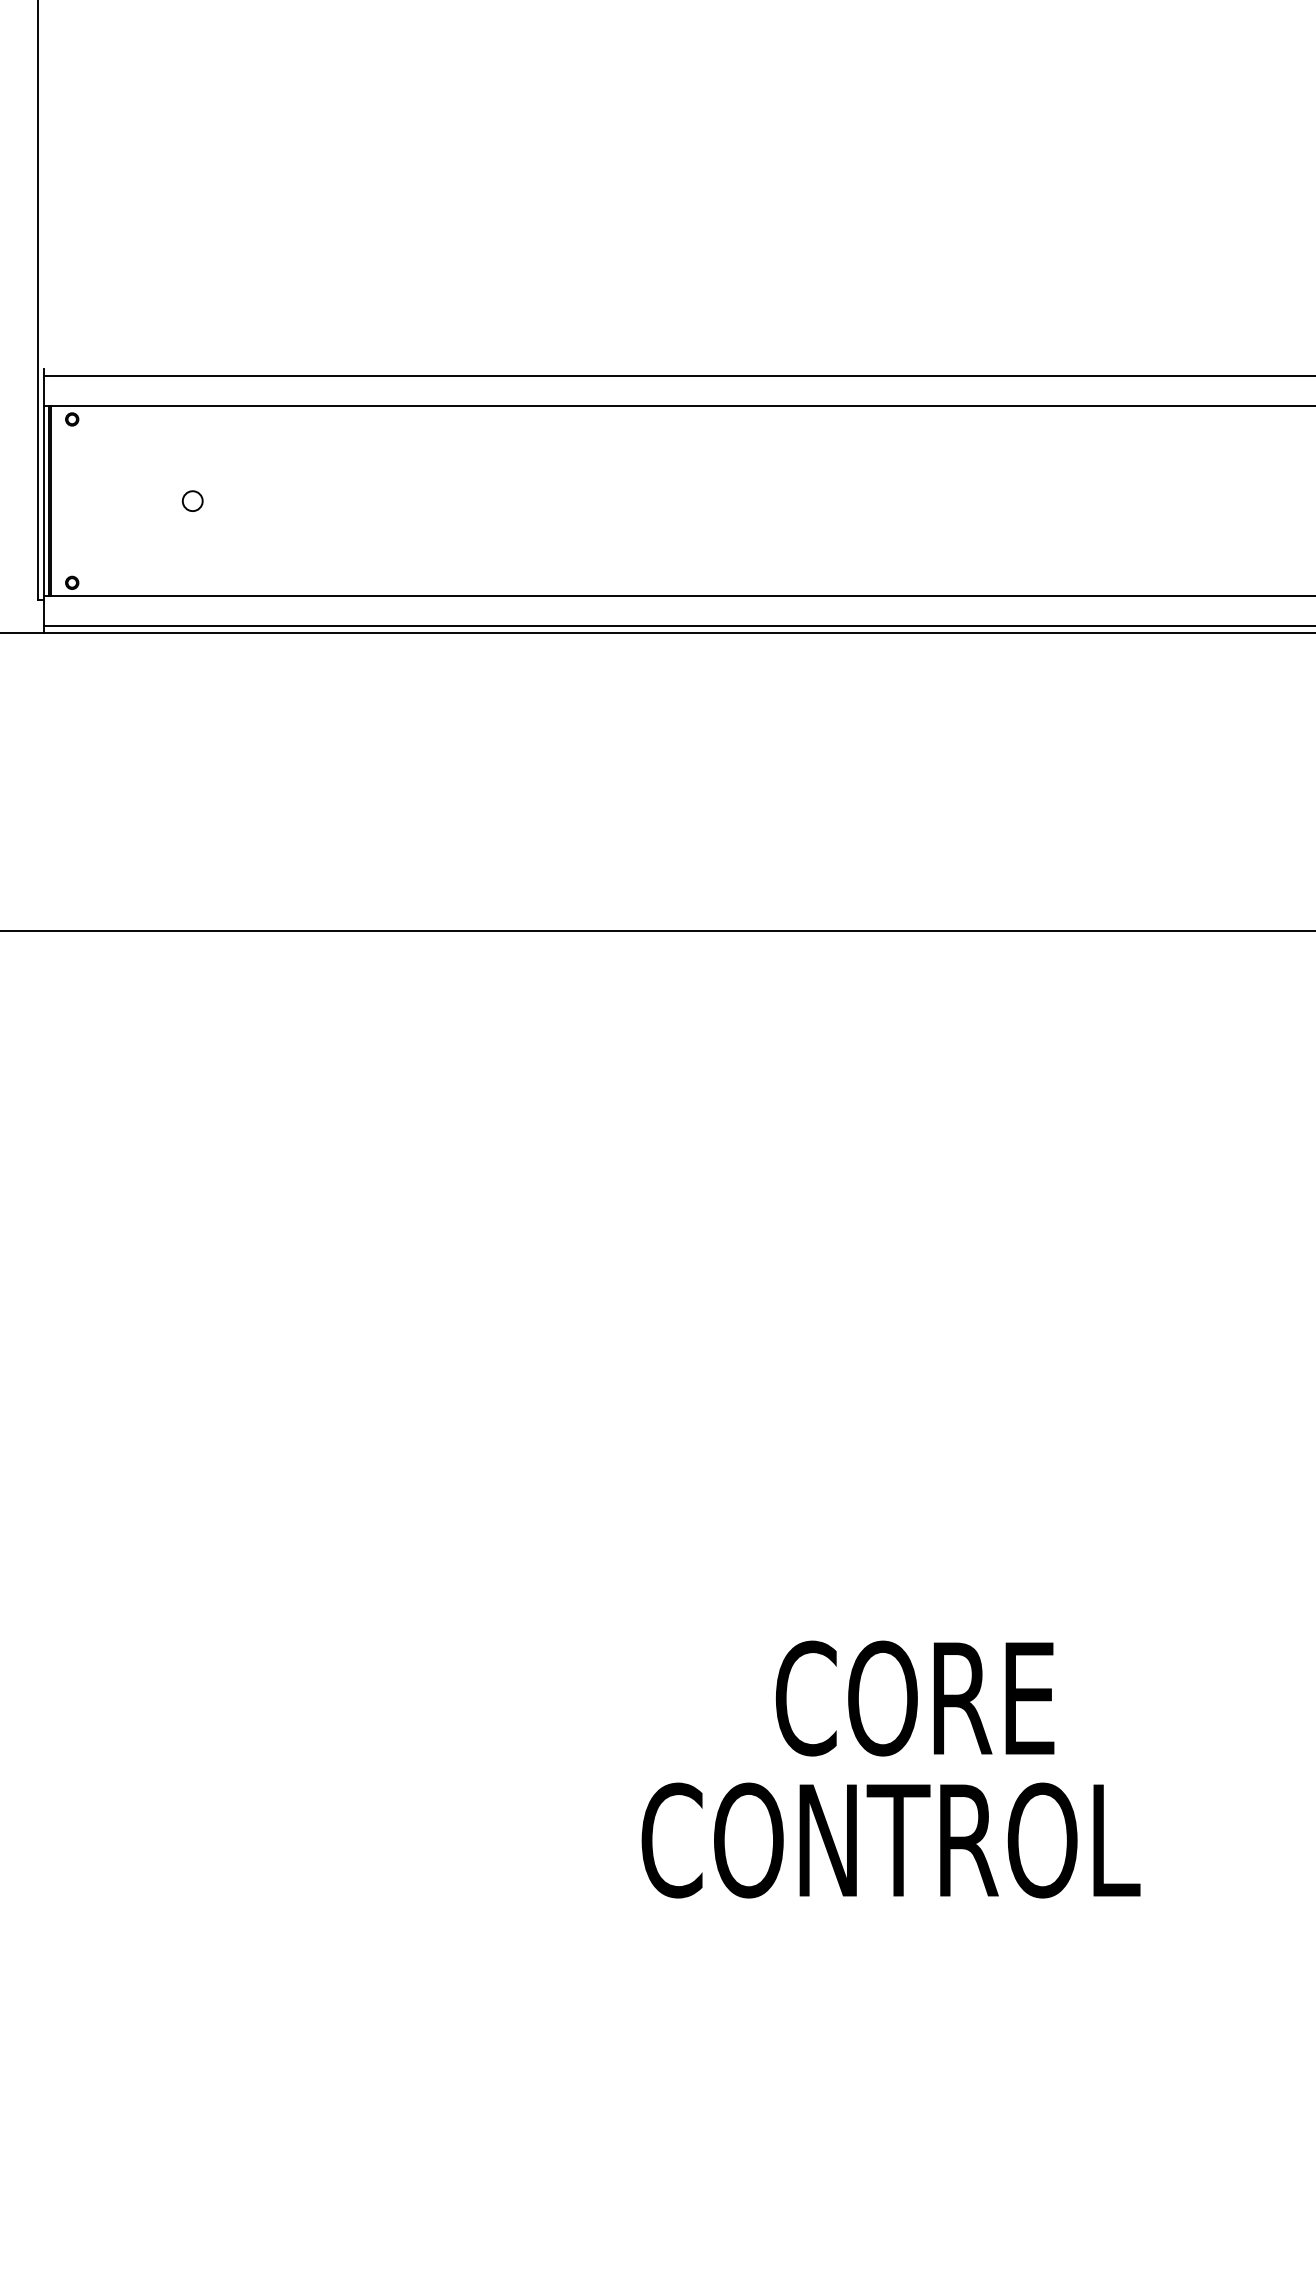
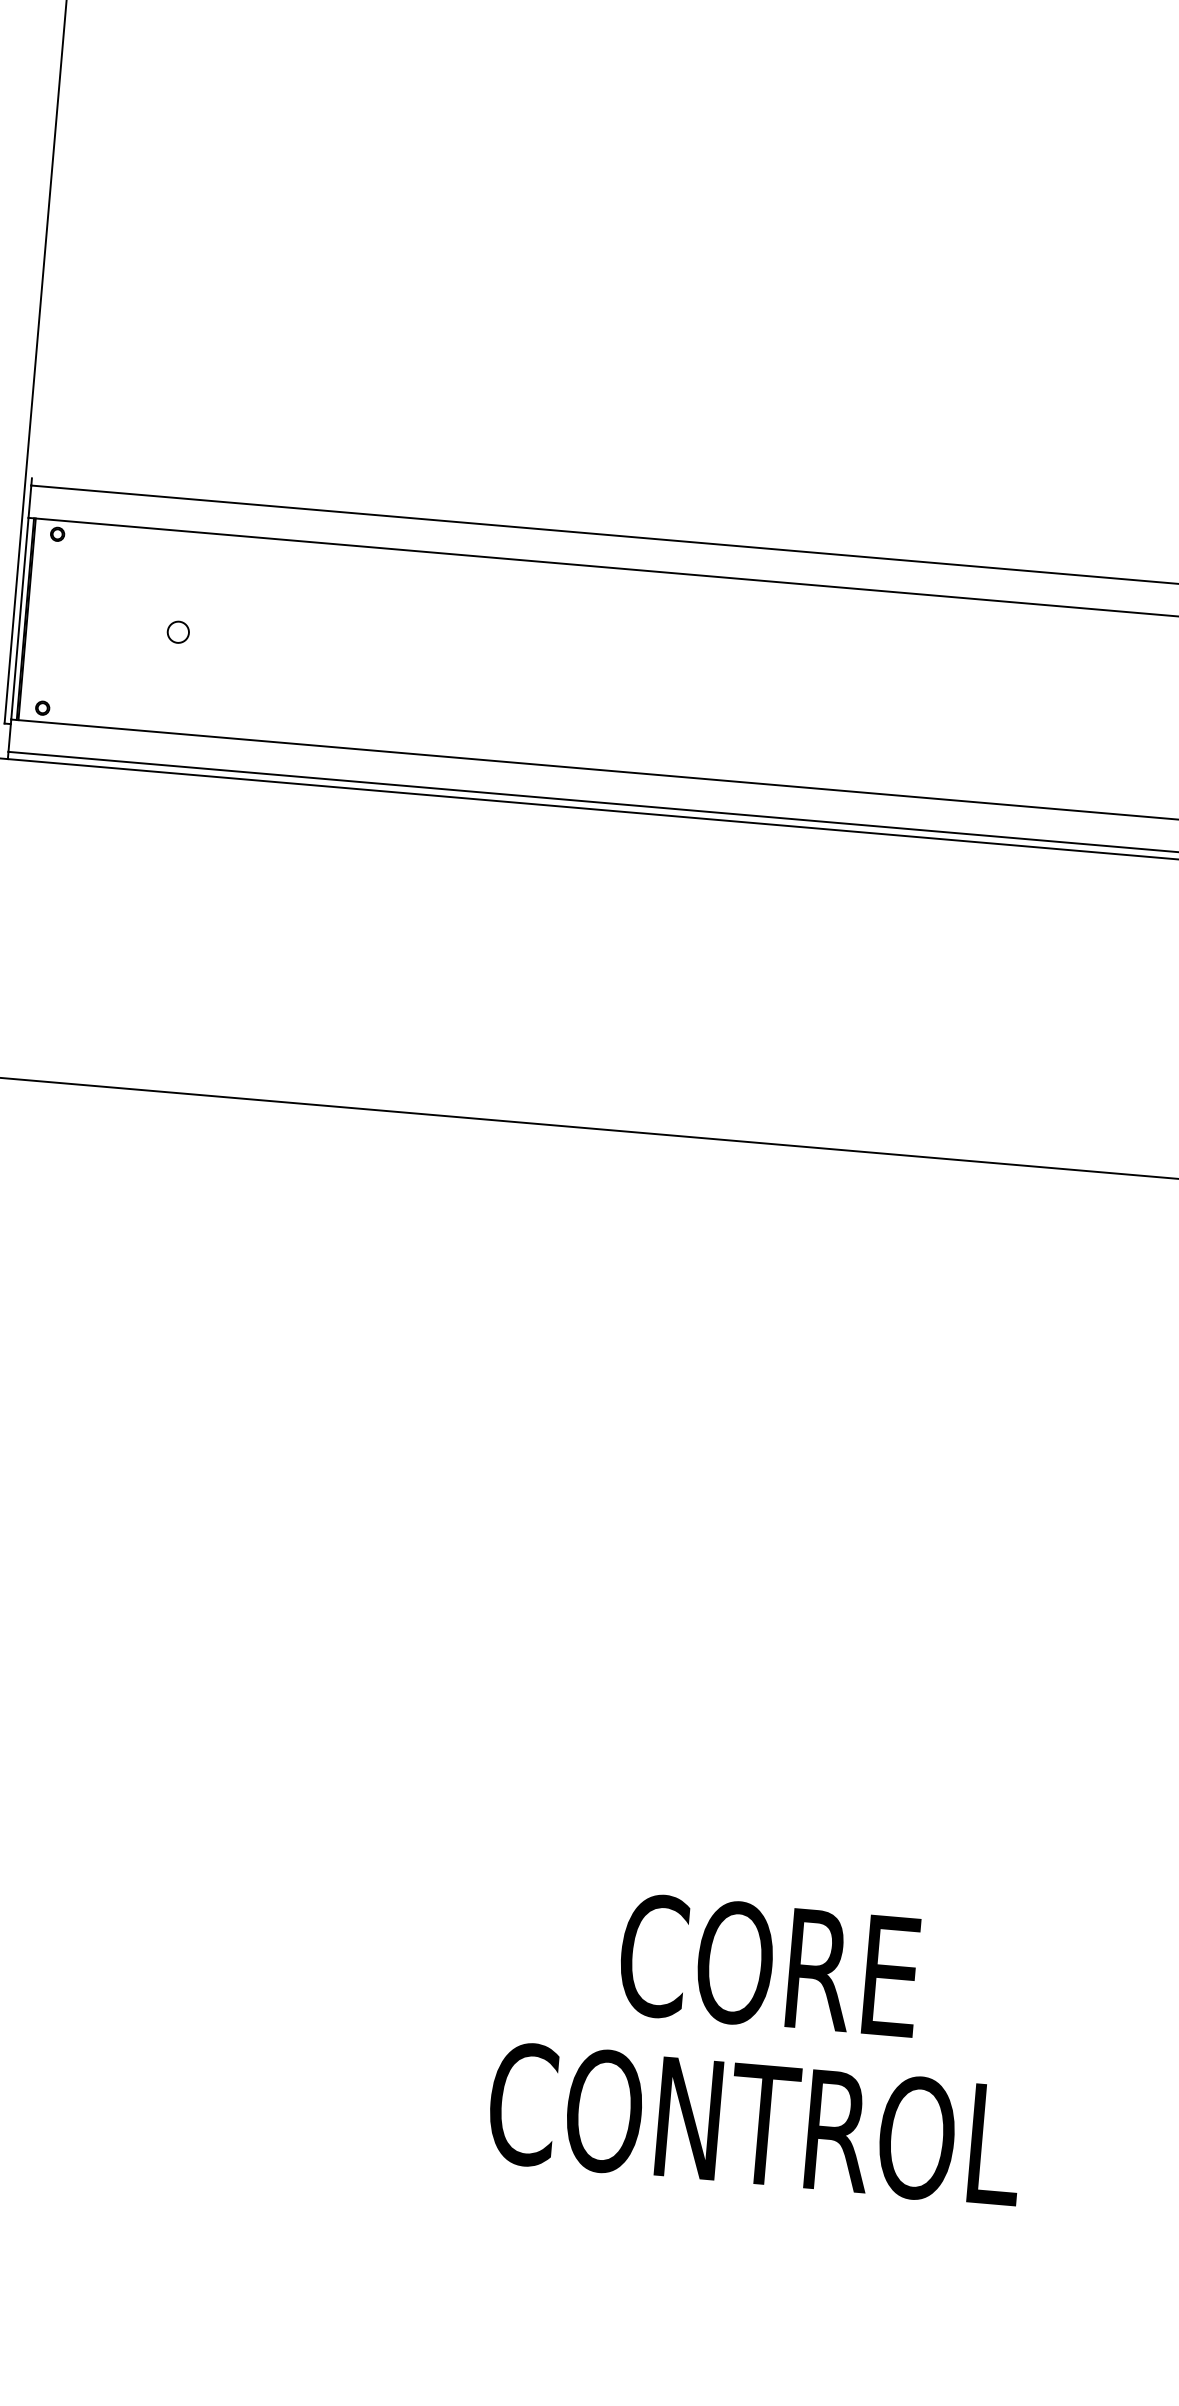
text: (914, 1698) -> (768, 1965), moved
text: (890, 1840) -> (755, 2124), moved

